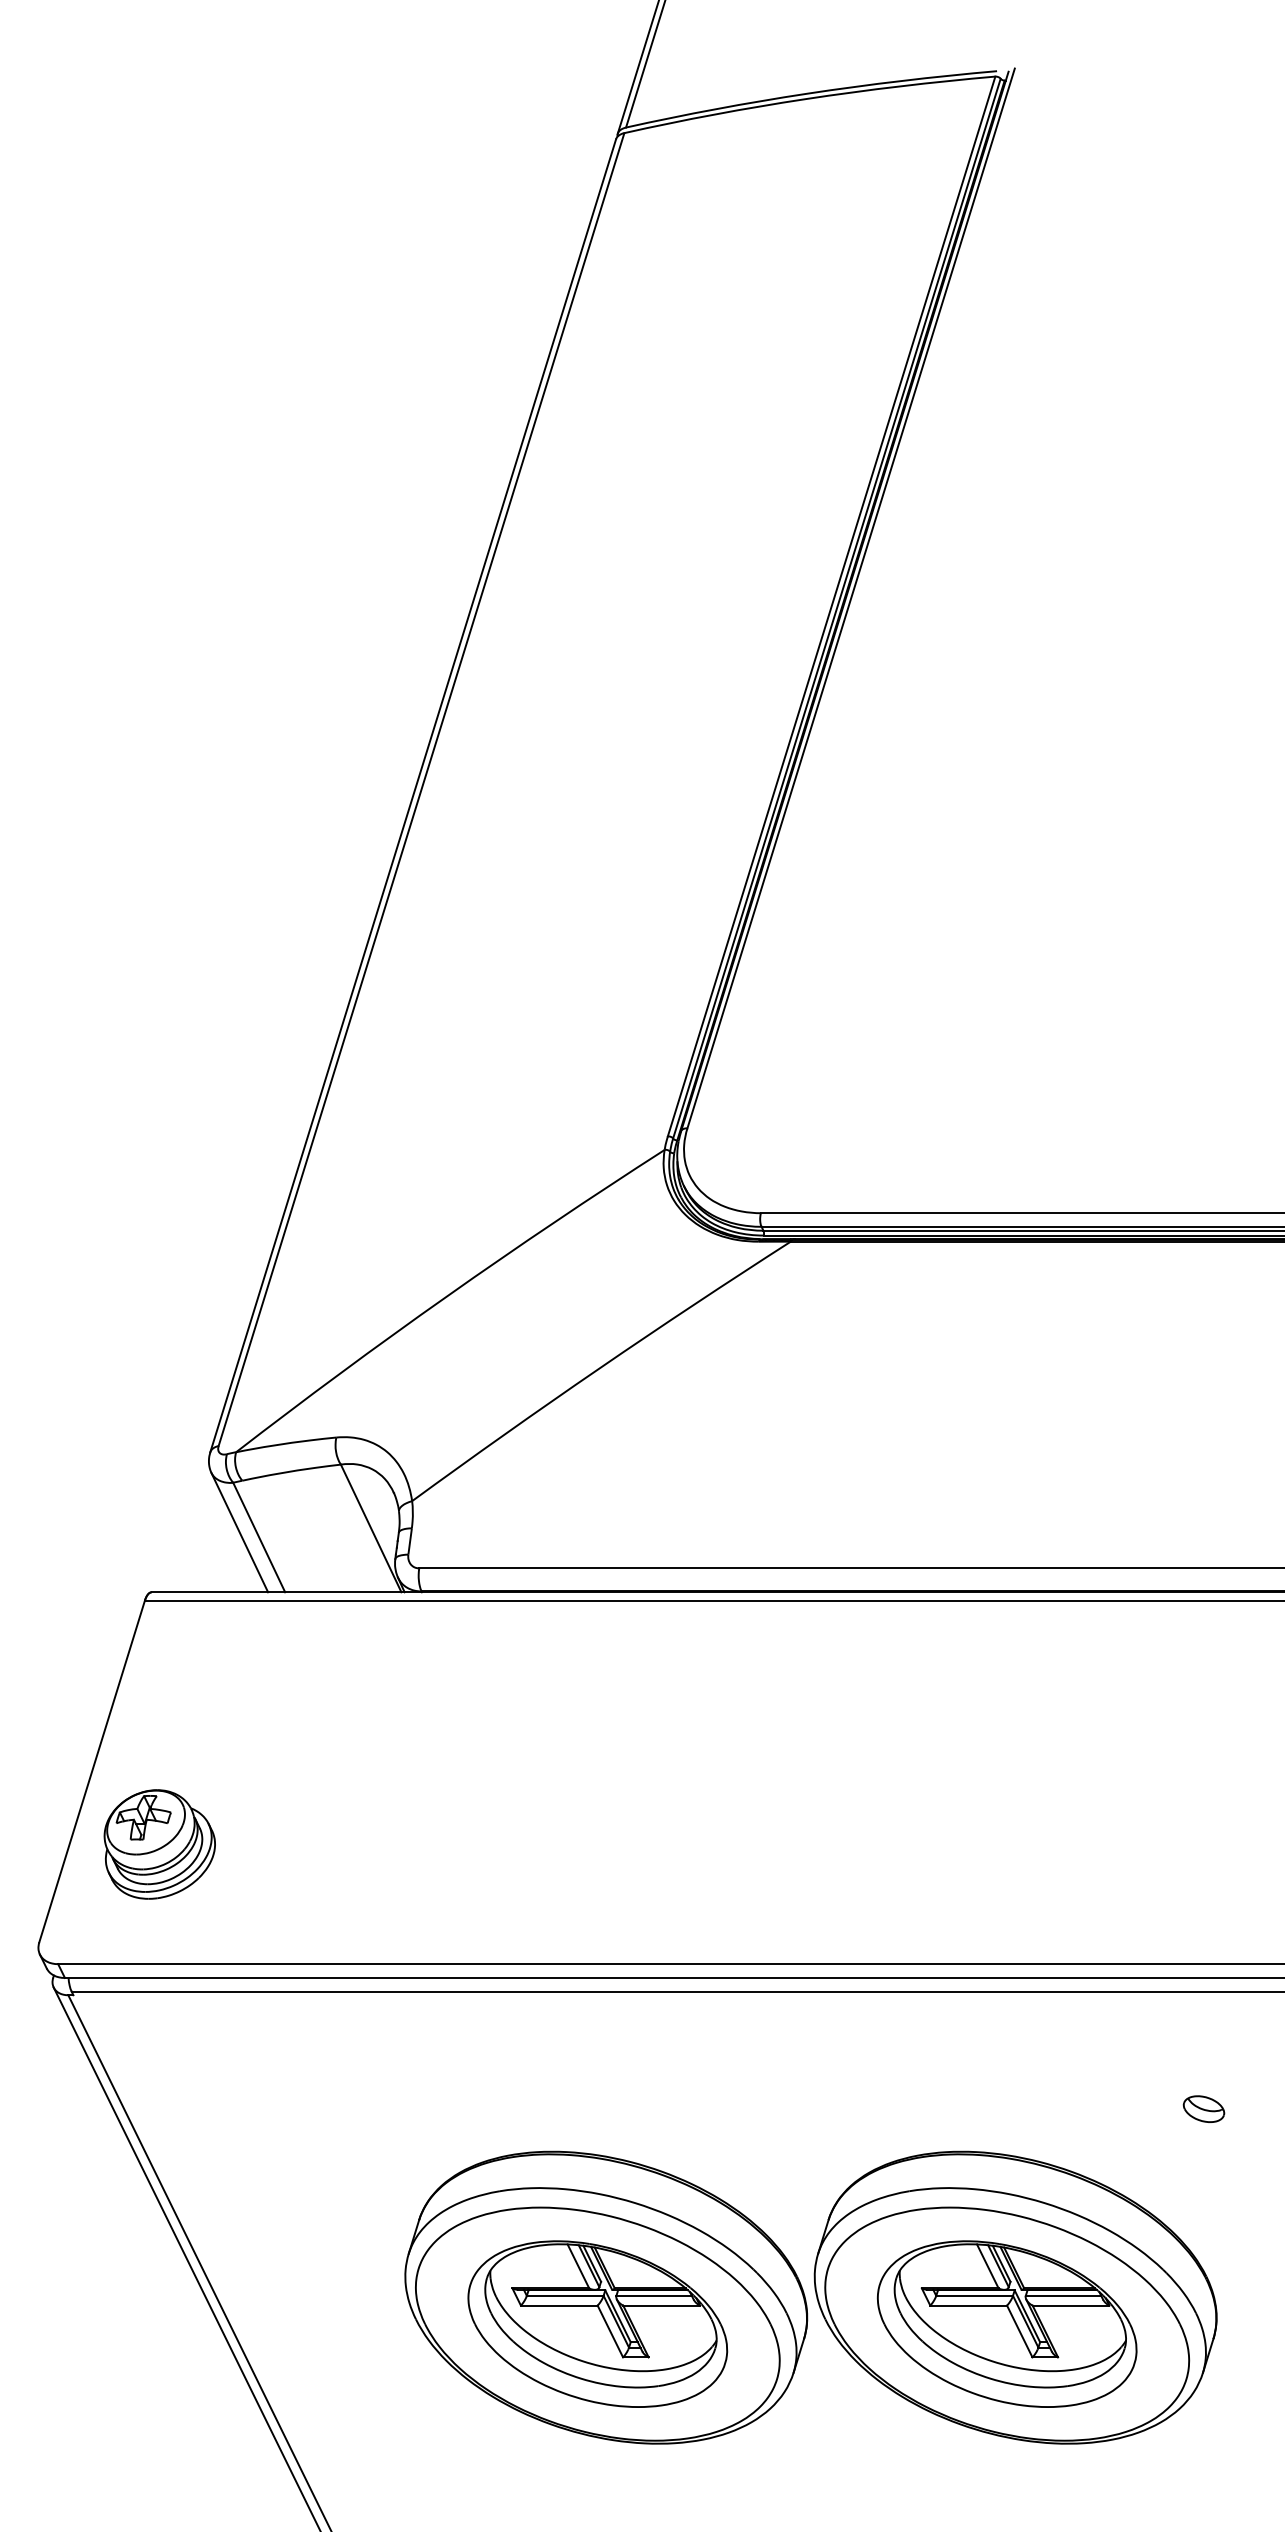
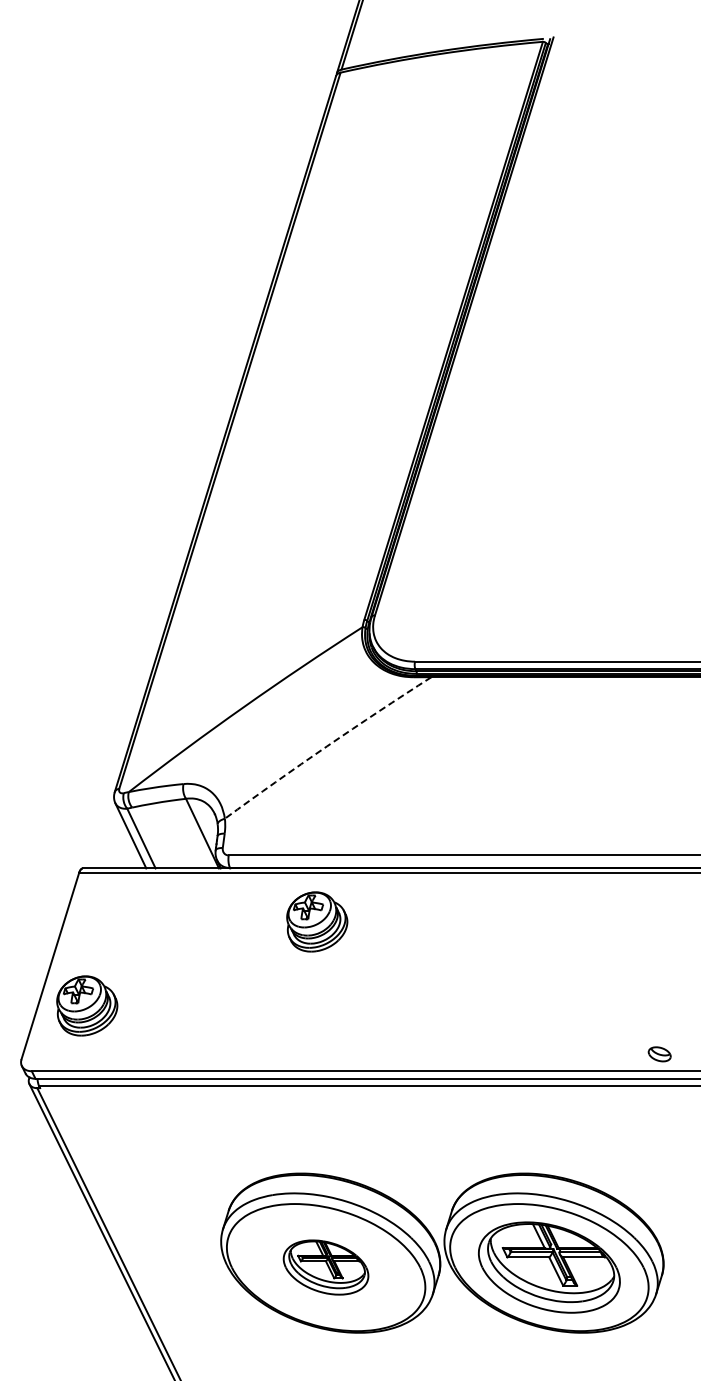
arc: (600, 1368) -> (327, 746), solid -> dashed
part: (581, 1689) -> (317, 921), added
part: (1203, 2109) -> (659, 1054), moved
part: (596, 2323) -> (325, 1267), size x0.6

